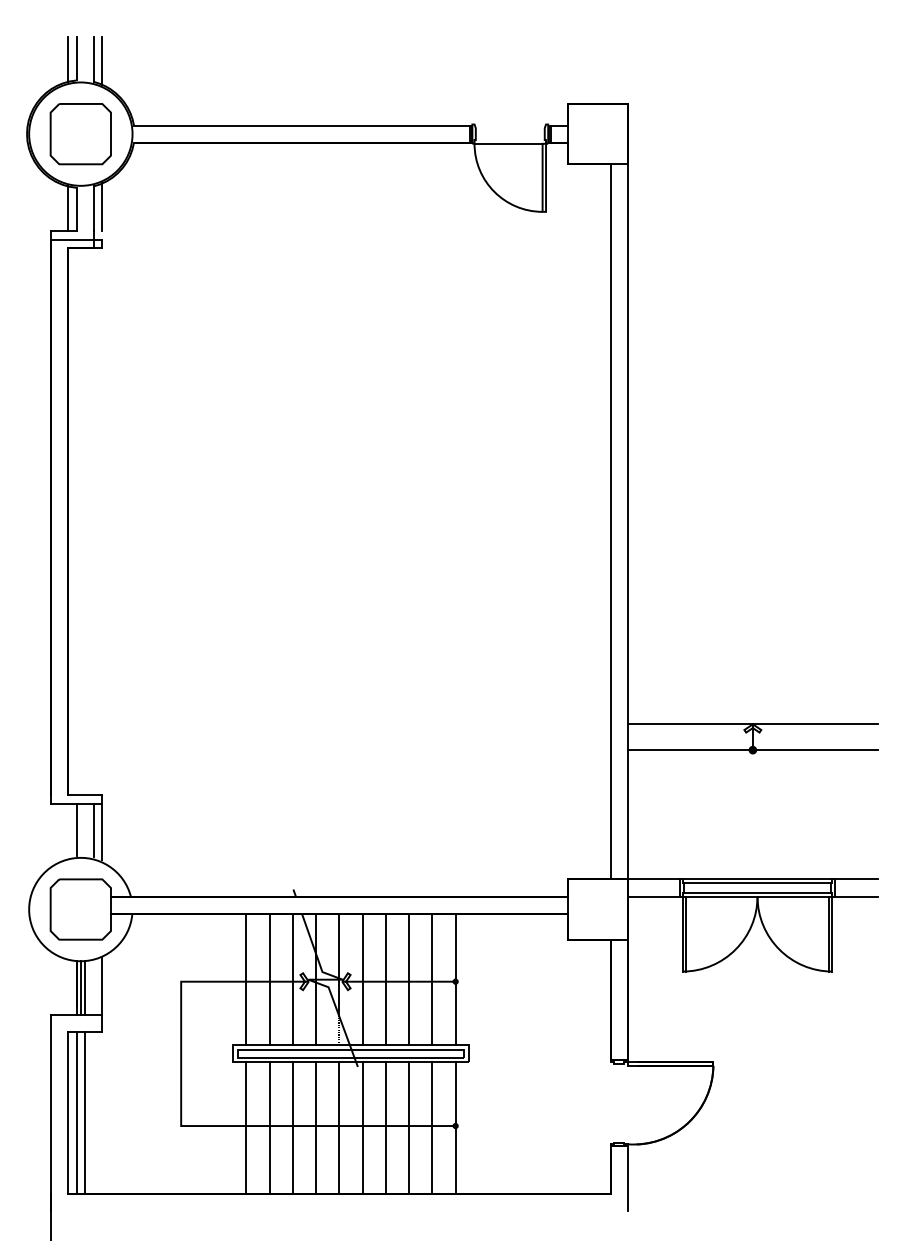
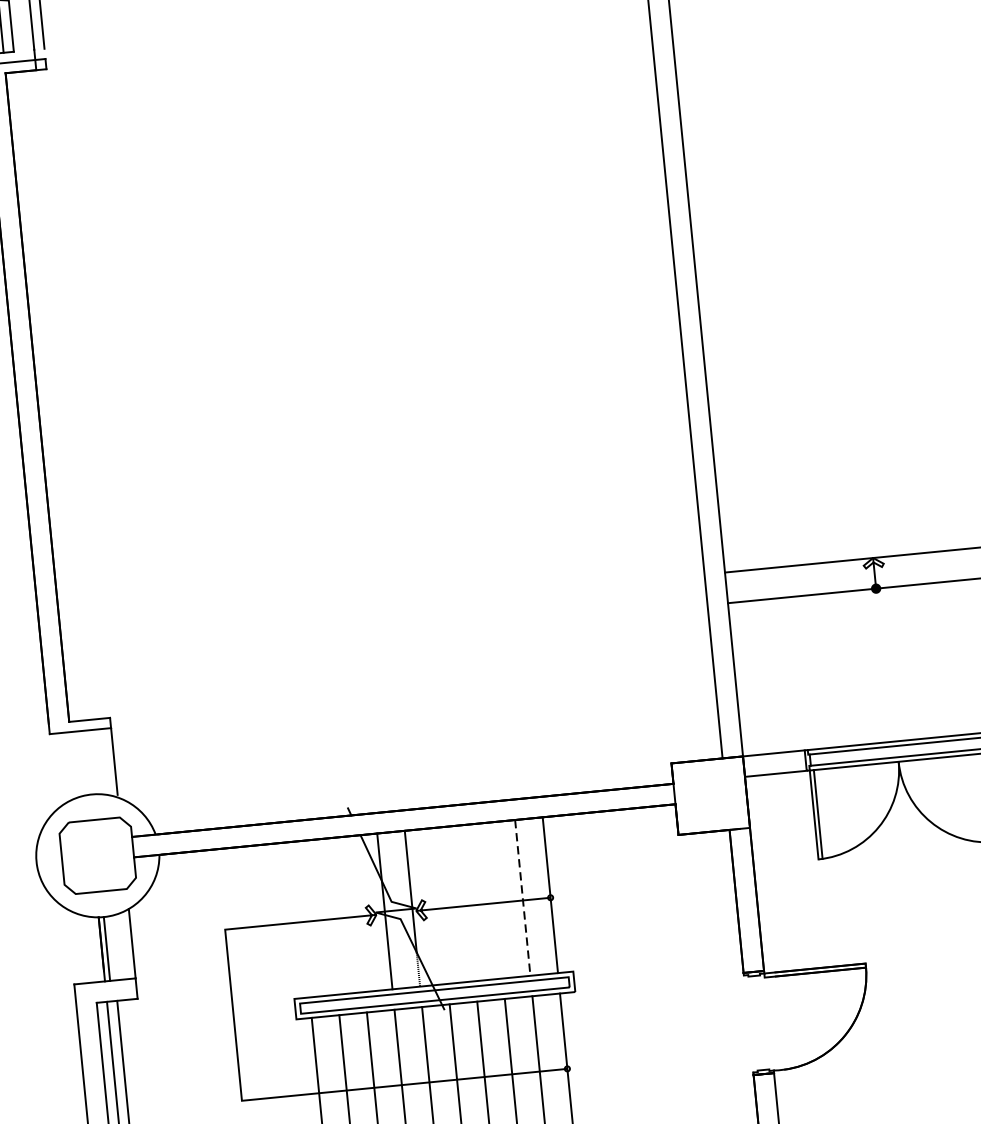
line: (76, 829) -> (83, 761), removed
line: (93, 830) -> (103, 760), removed
line: (246, 979) -> (302, 919), removed
line: (269, 979) -> (329, 916), removed
line: (292, 979) -> (356, 914), removed
line: (362, 979) -> (439, 905), removed
line: (385, 979) -> (467, 903), removed
line: (409, 979) -> (495, 900), removed
line: (432, 979) -> (522, 897), solid -> dashed
line: (85, 988) -> (112, 948), removed

